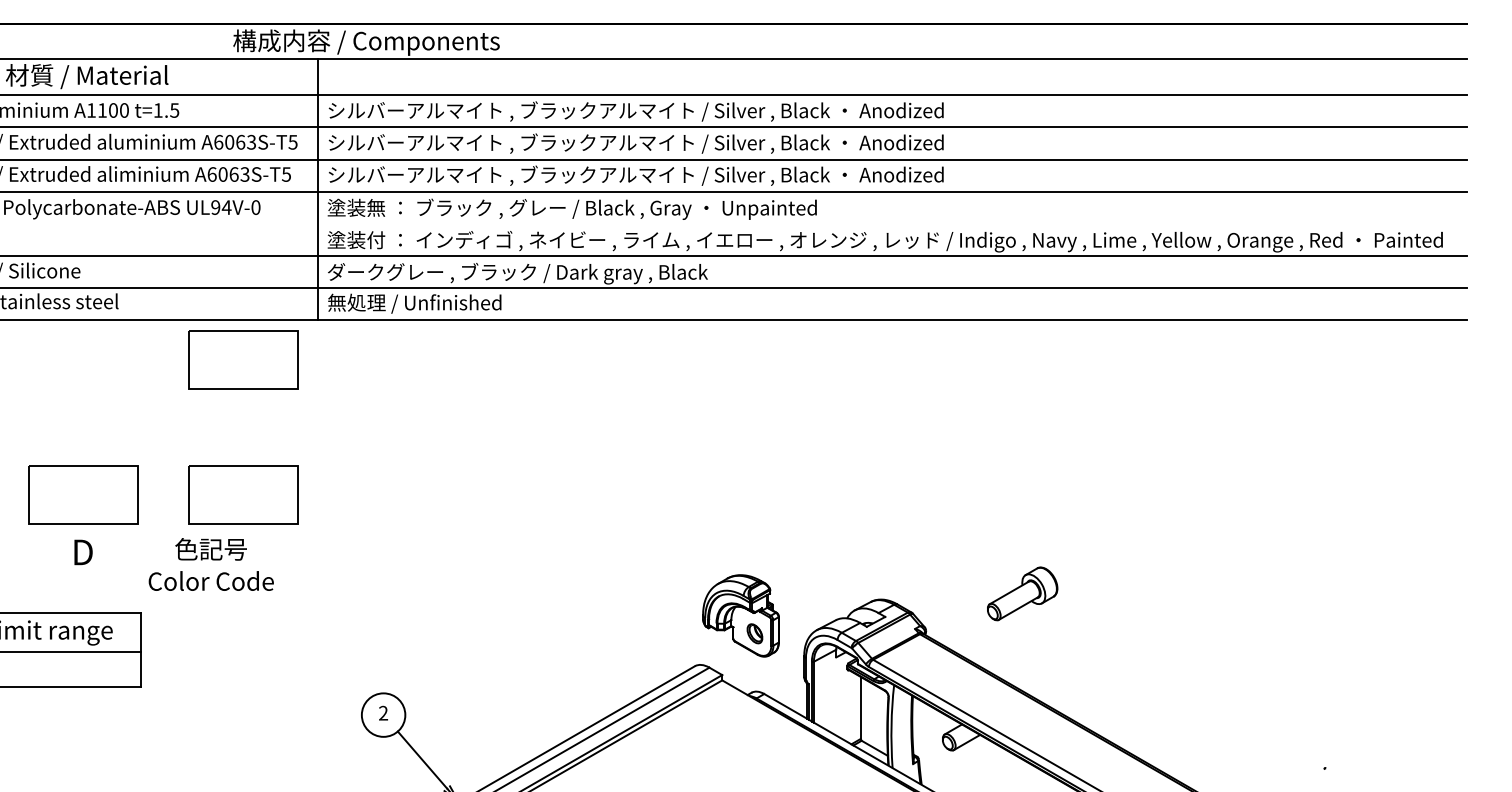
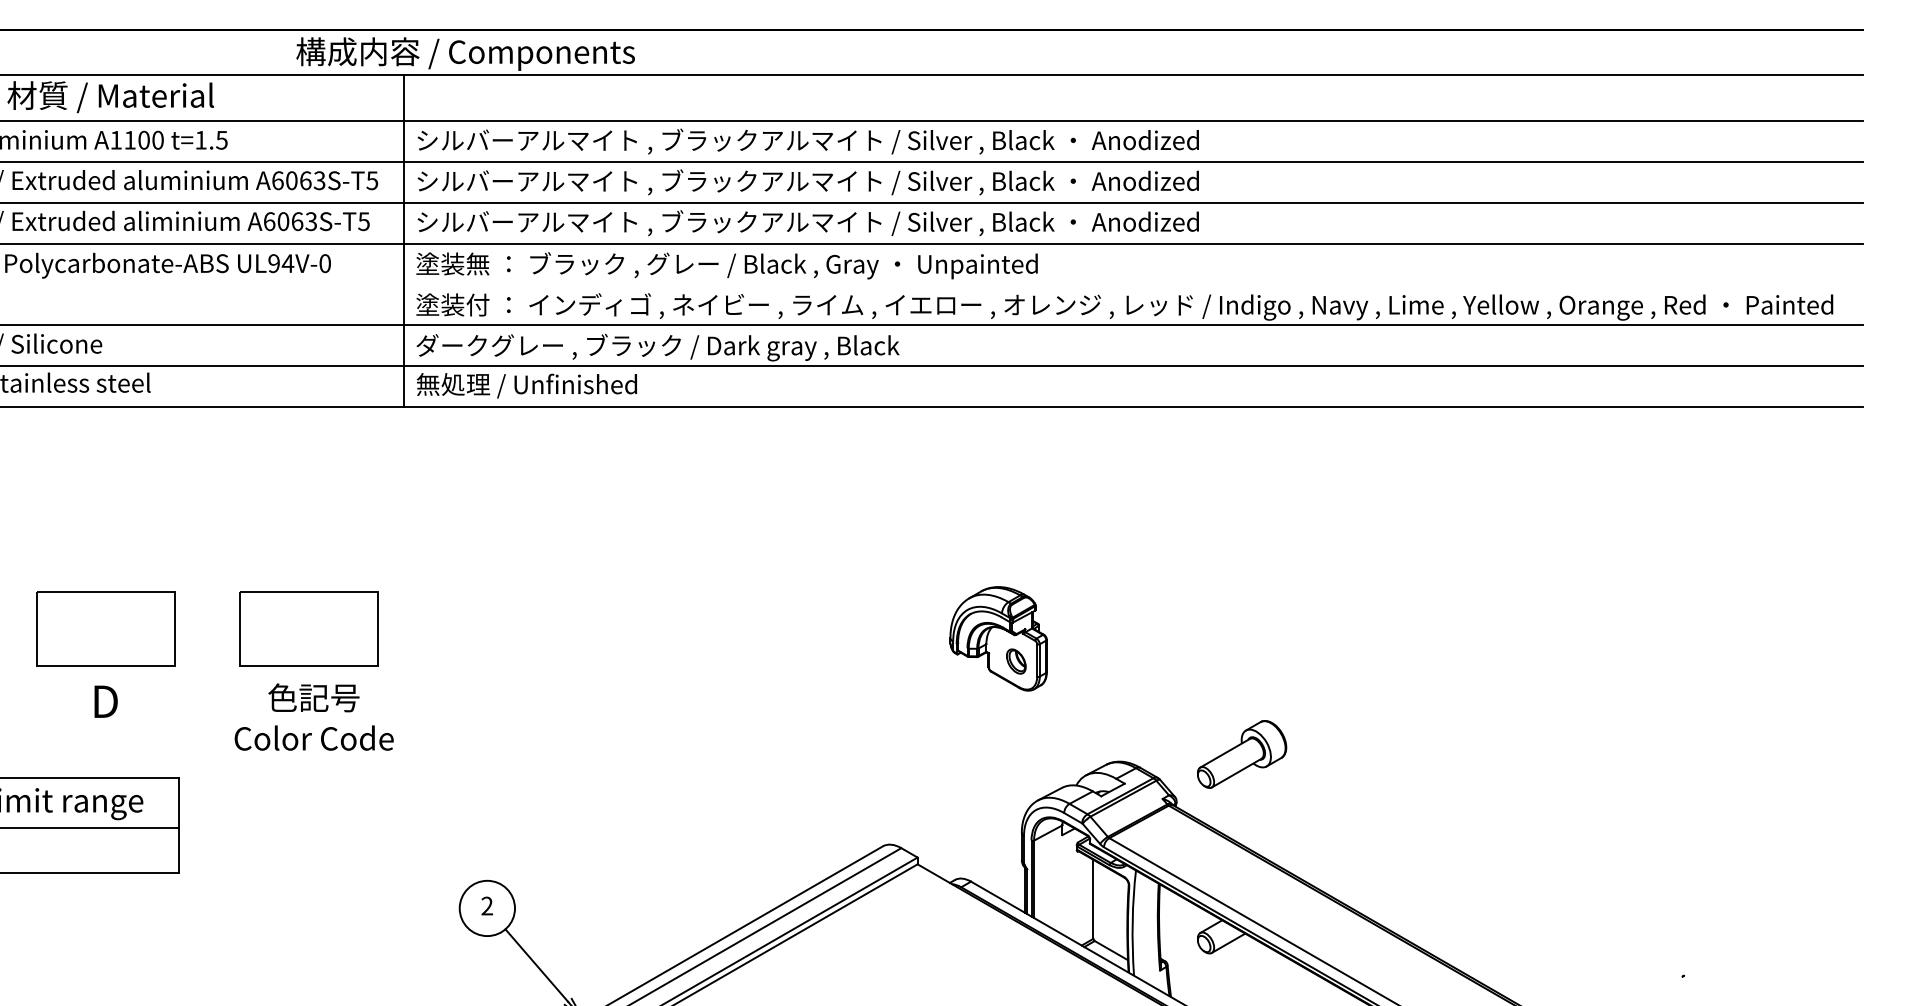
part: (243, 359) -> (309, 456), removed
text: (210, 564) -> (313, 717), moved
part: (1022, 593) -> (1241, 753), moved
part: (740, 615) -> (997, 638), moved

